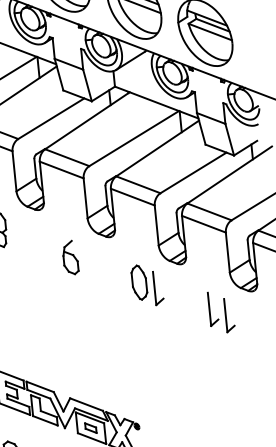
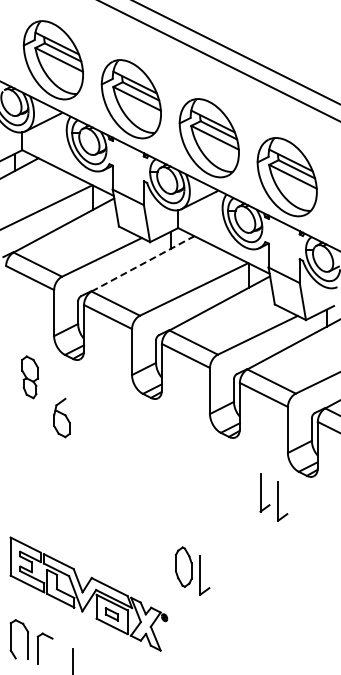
line: (87, 120) -> (143, 263), solid -> dashed
part: (69, 257) -> (61, 417), moved
part: (147, 284) -> (192, 570), moved

